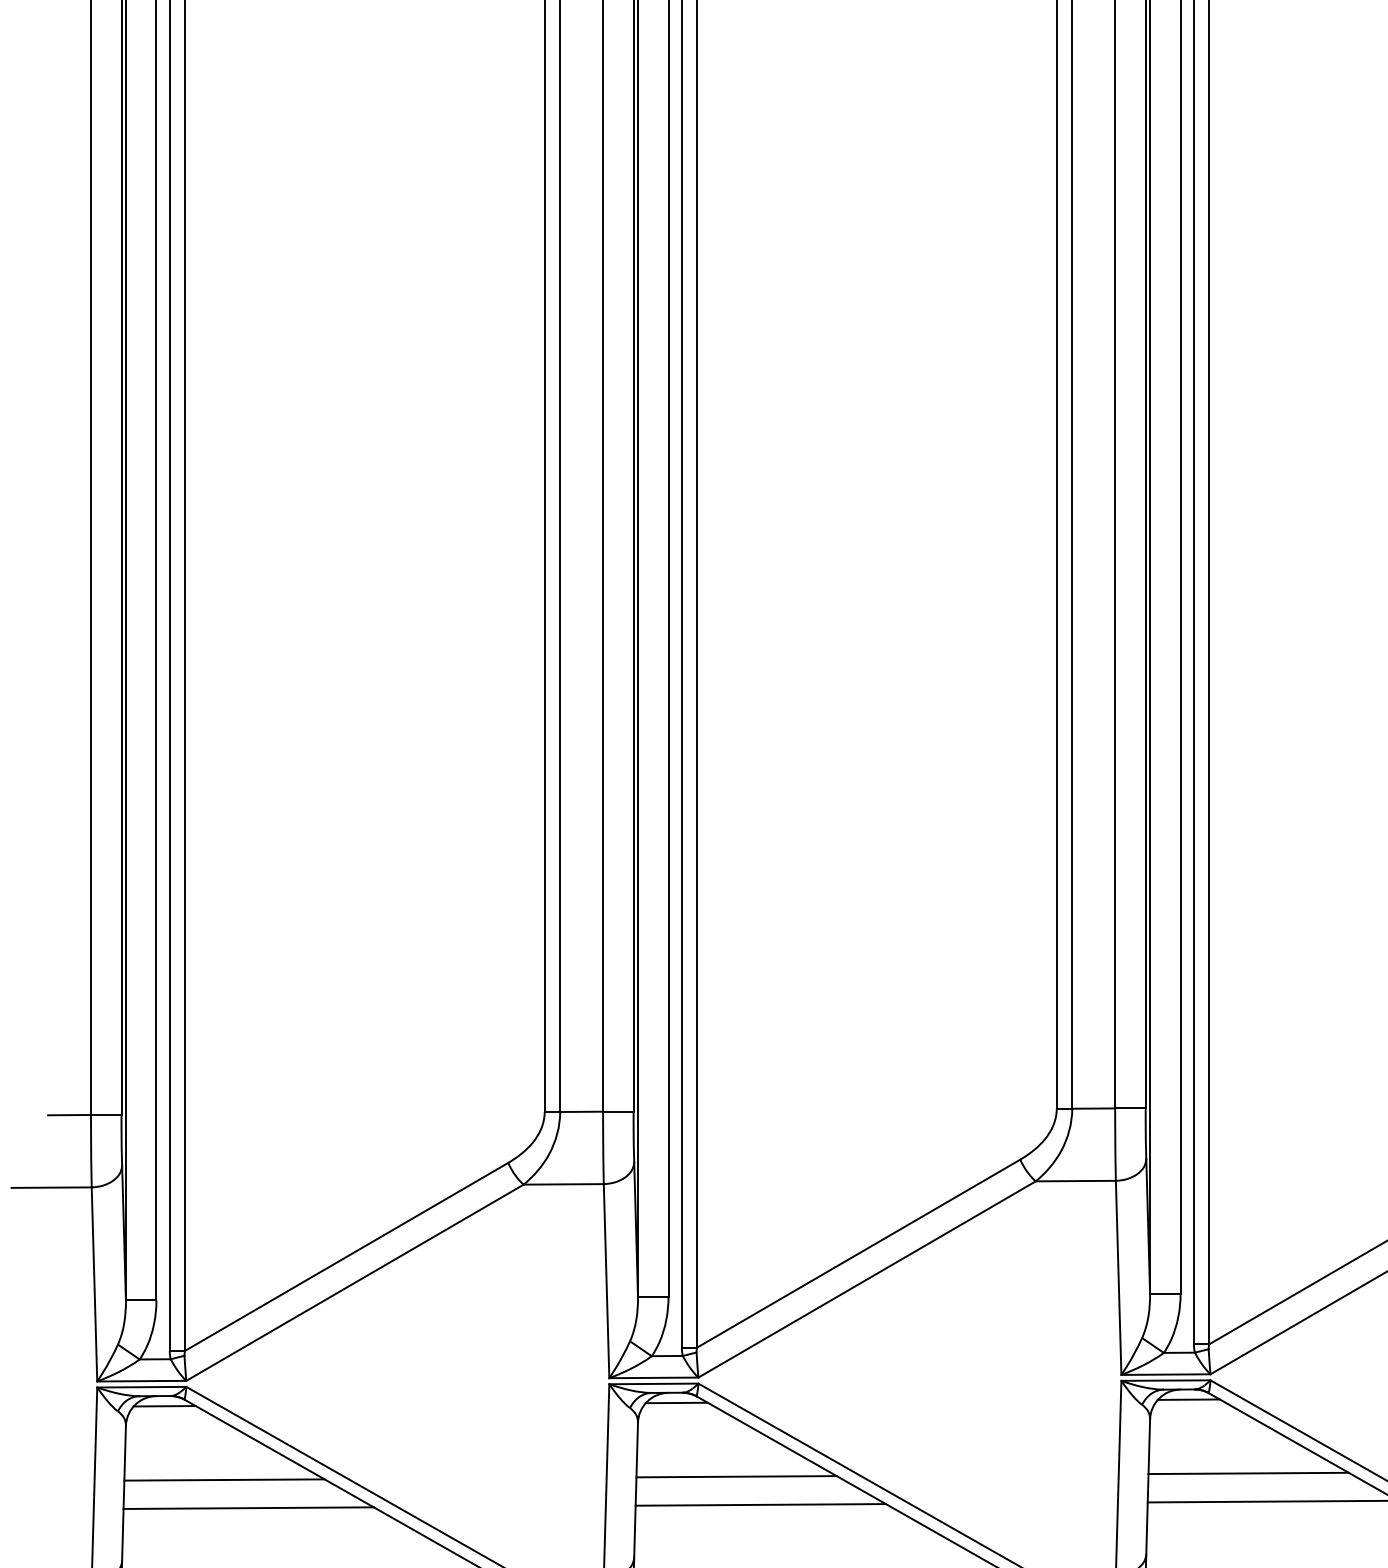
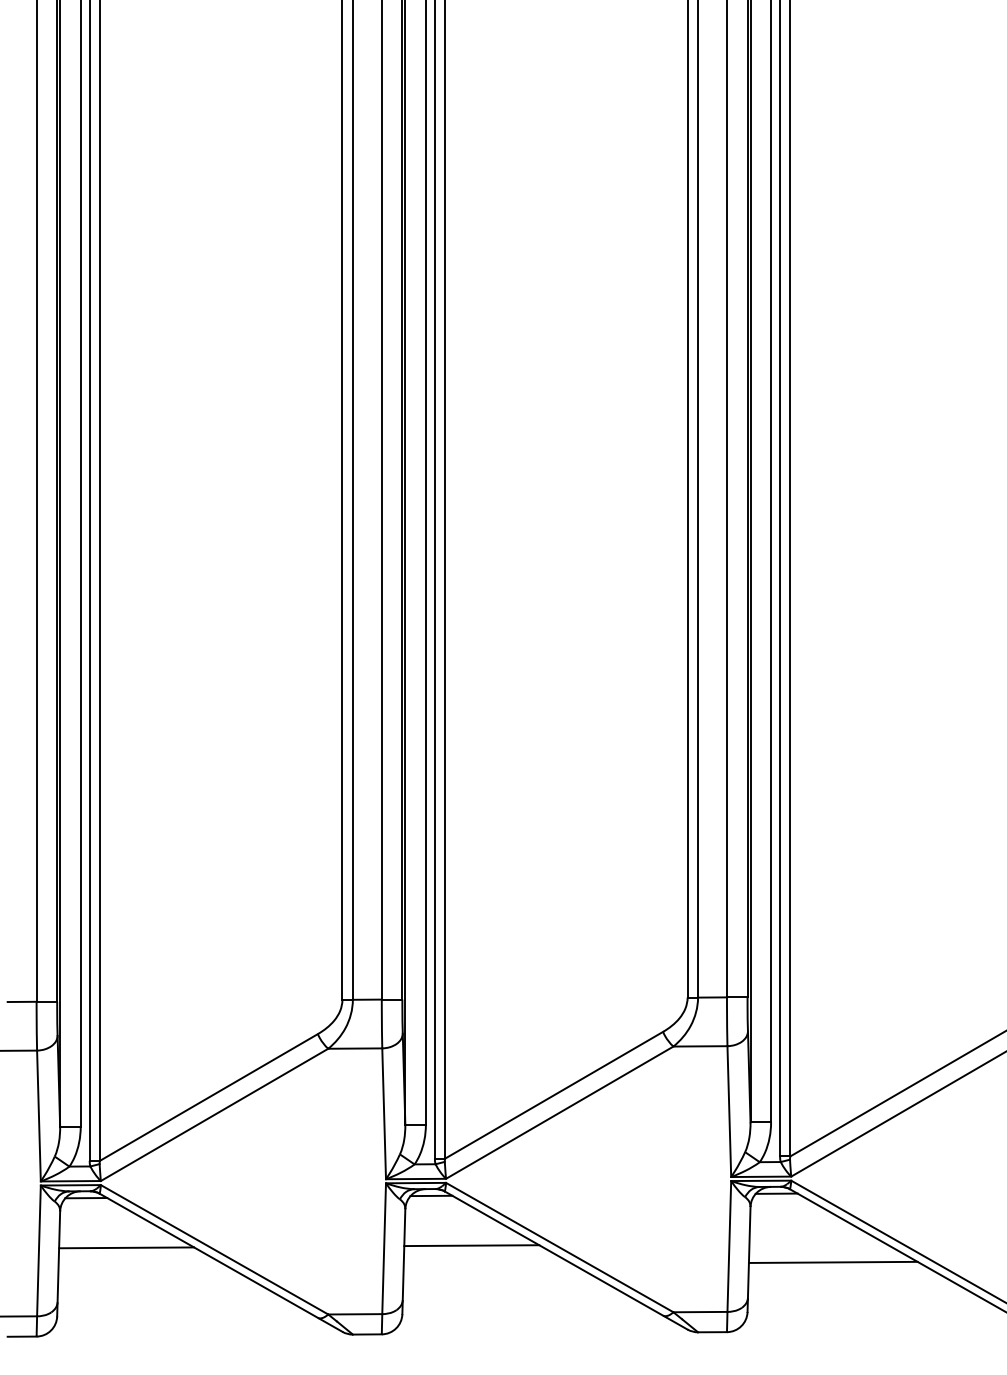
line: (1247, 1473) -> (816, 1243), removed
line: (759, 1504) -> (487, 1264), removed
line: (248, 1507) -> (142, 1266), removed

